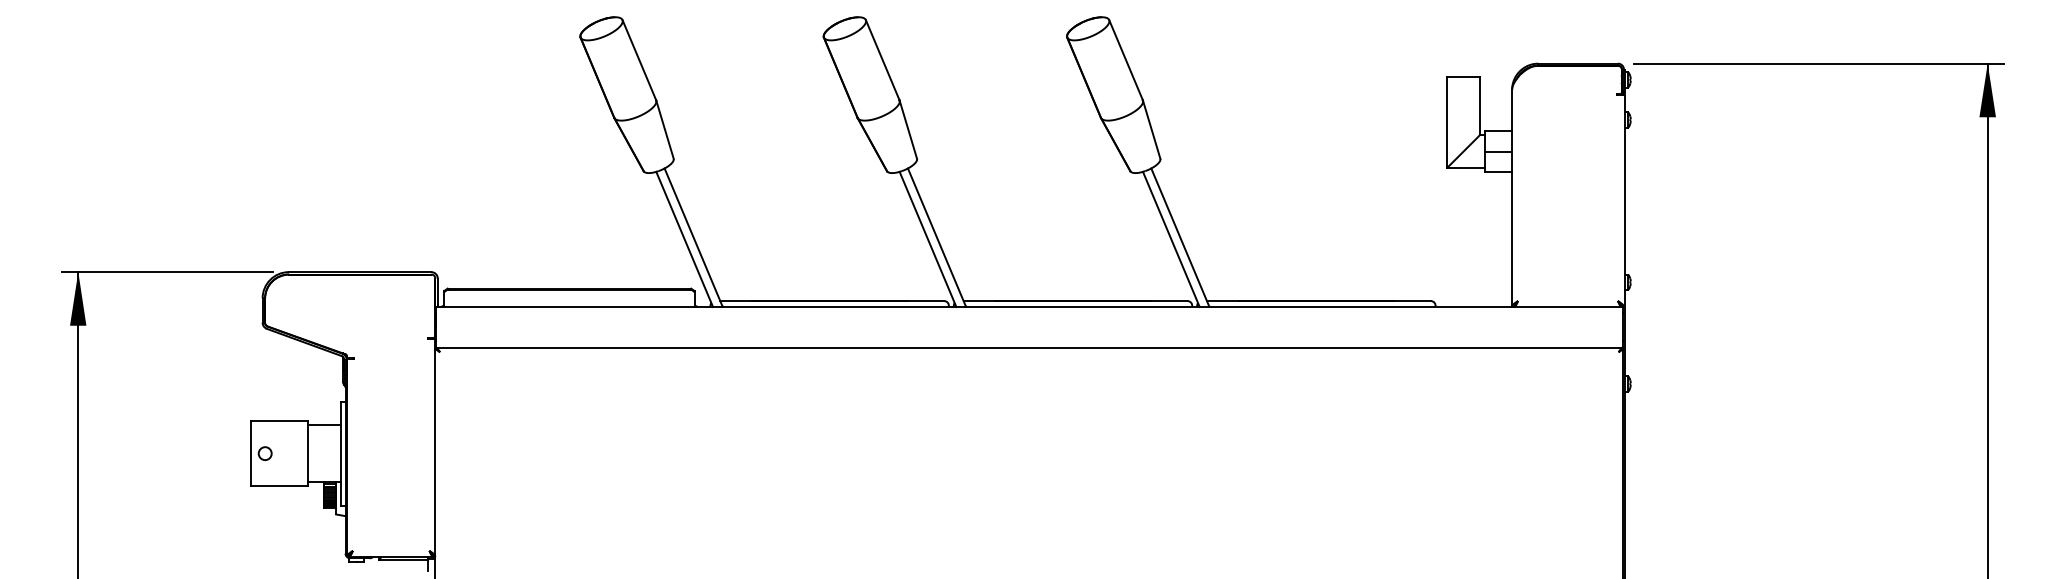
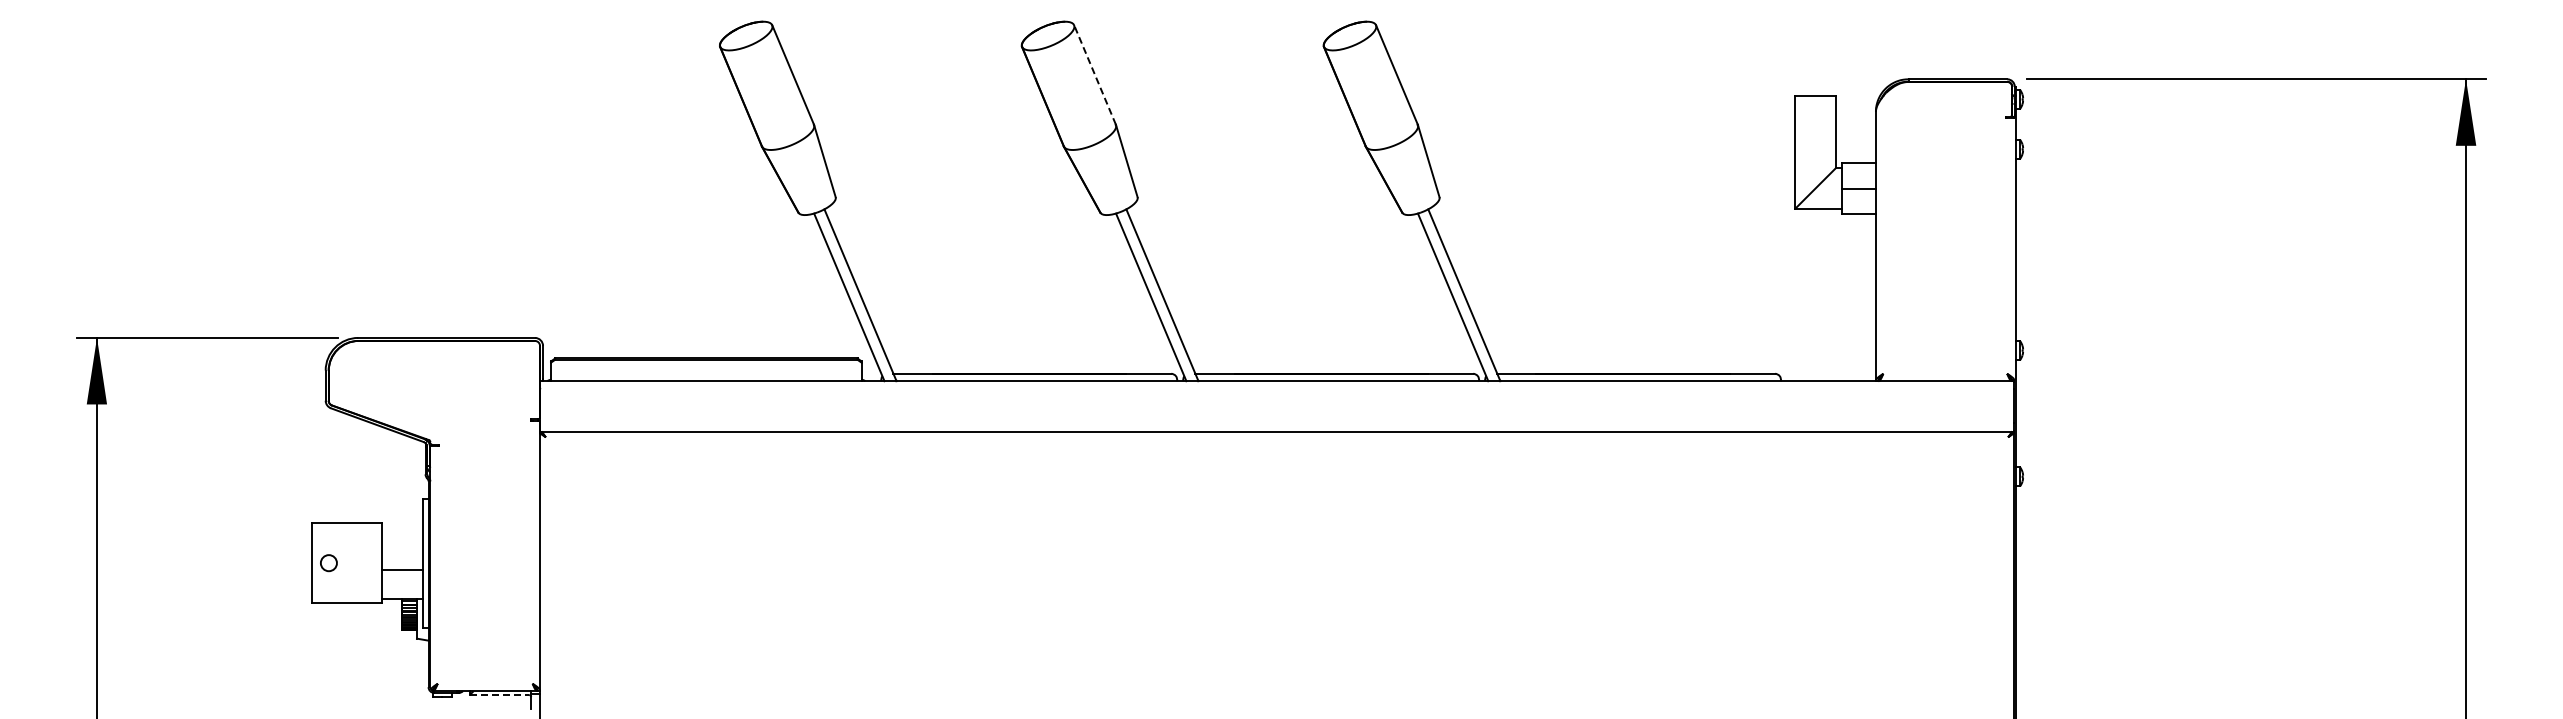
line: (883, 59) -> (1095, 74), solid -> dashed
line: (324, 424) -> (402, 570), moved
line: (402, 560) -> (499, 695), solid -> dashed

